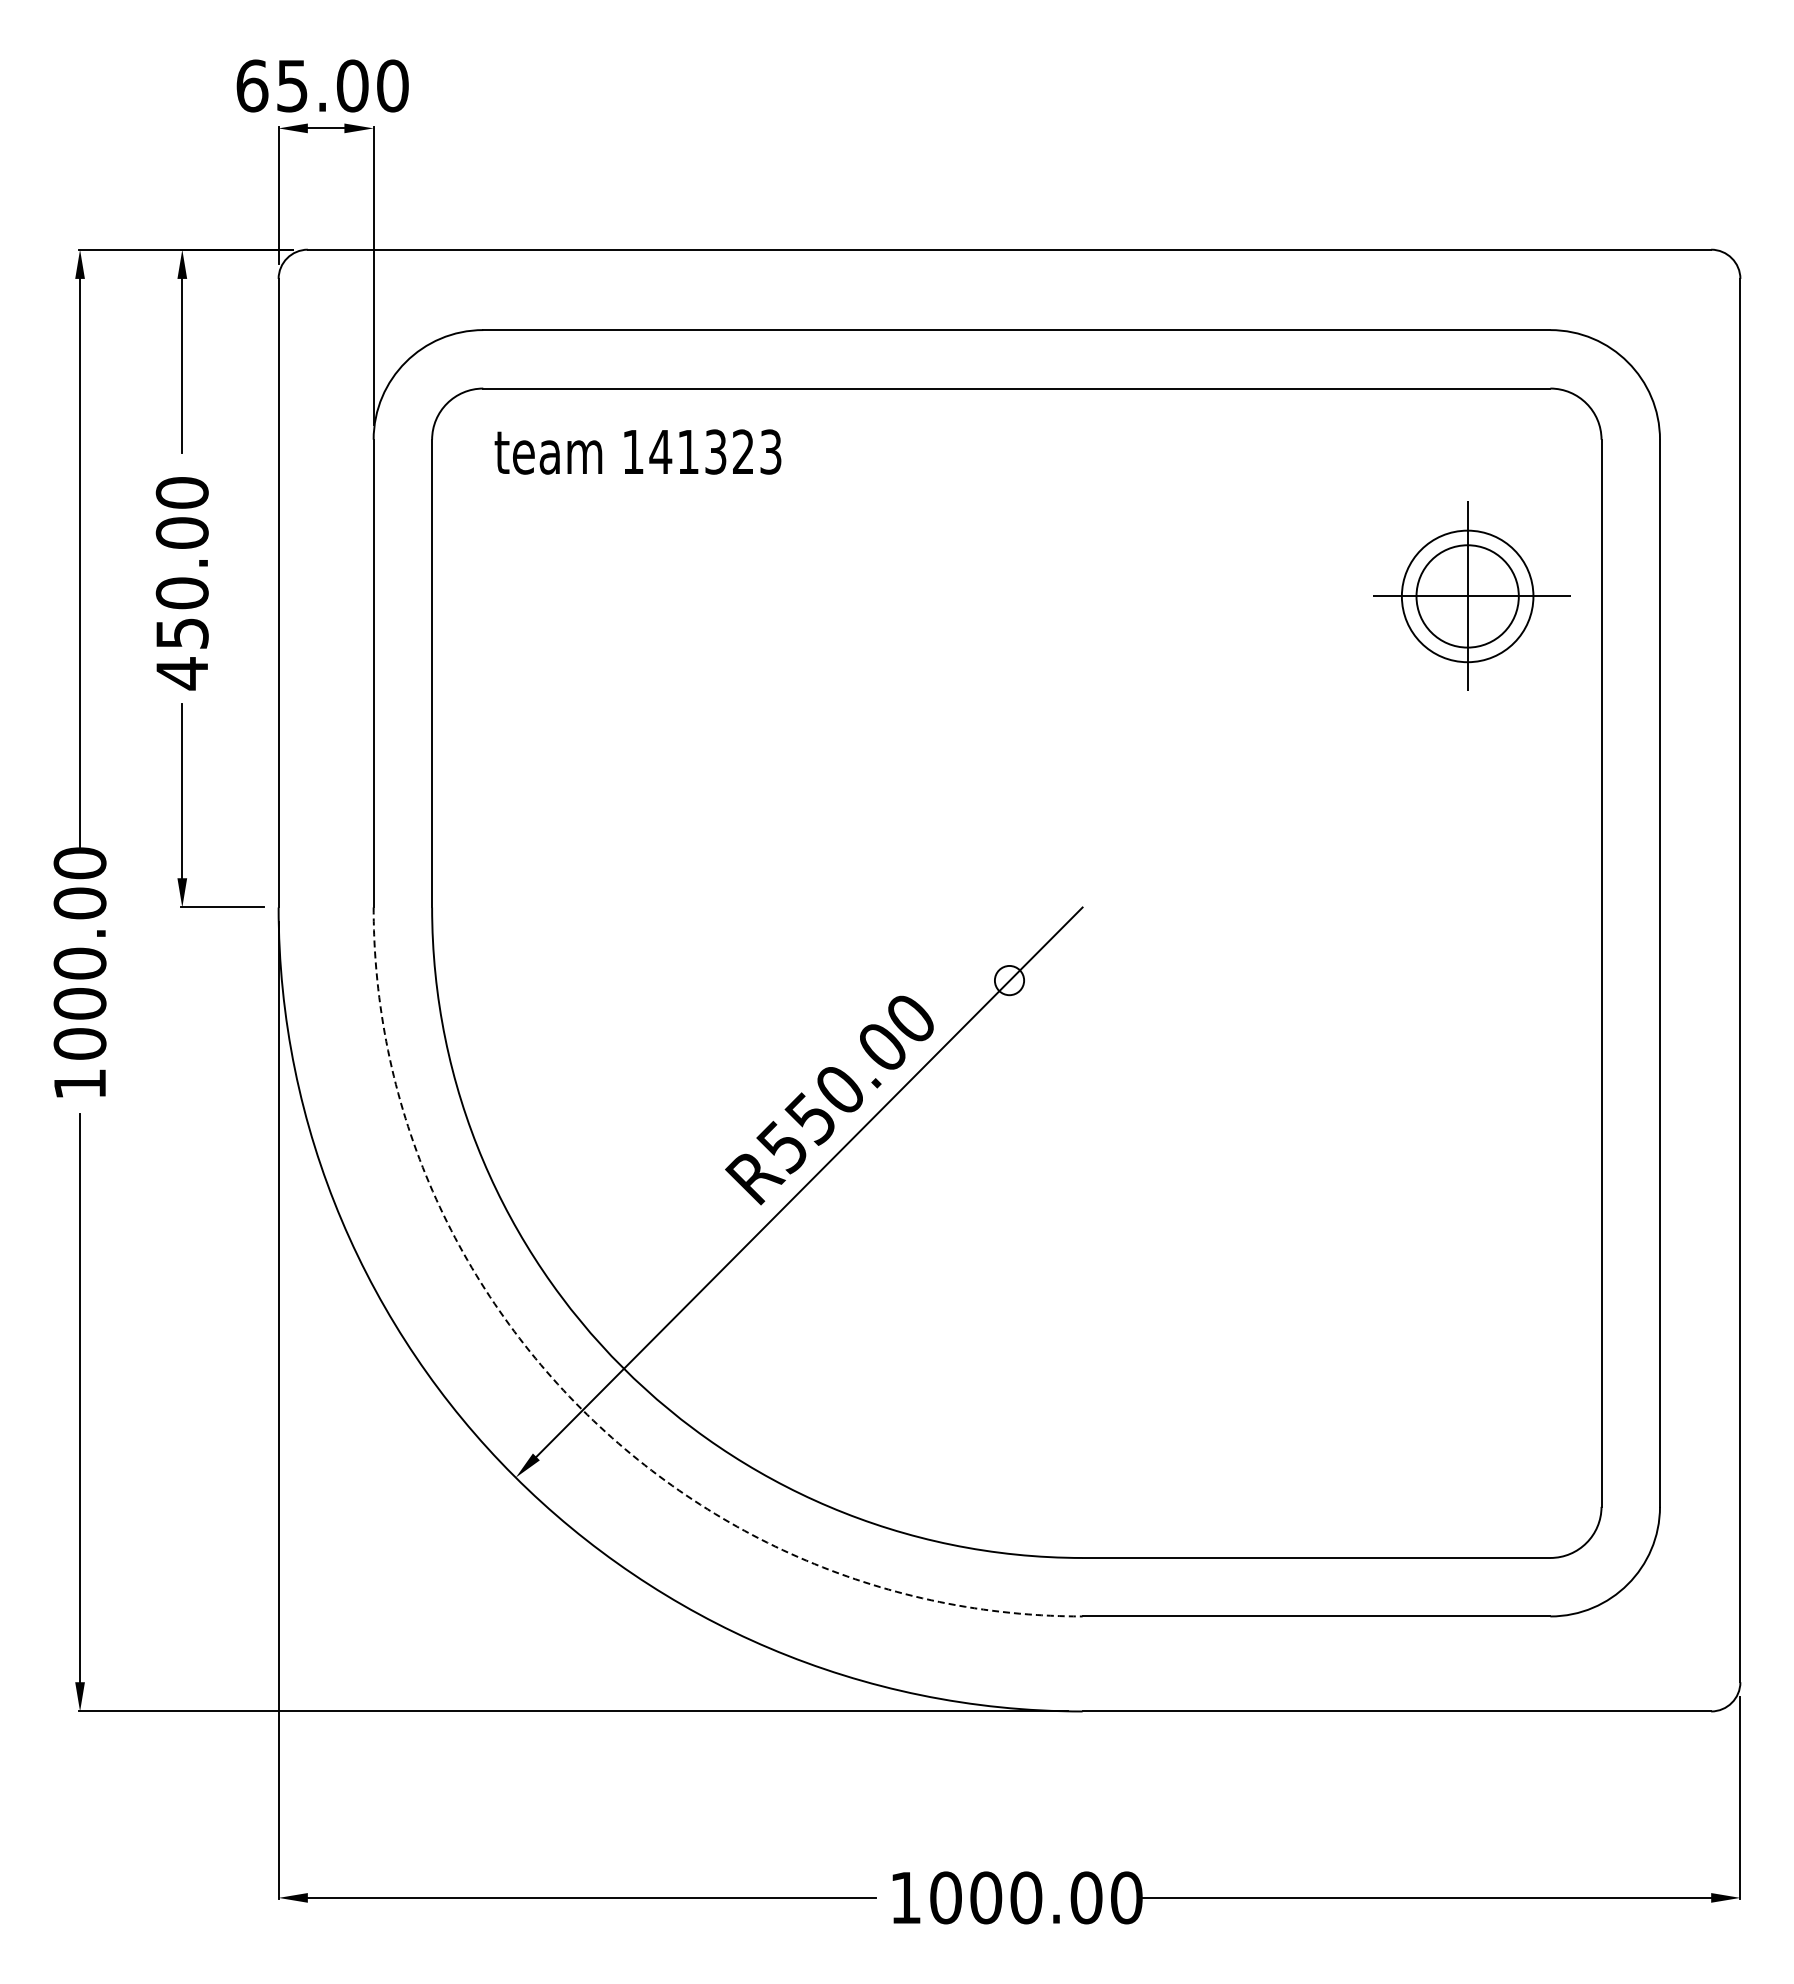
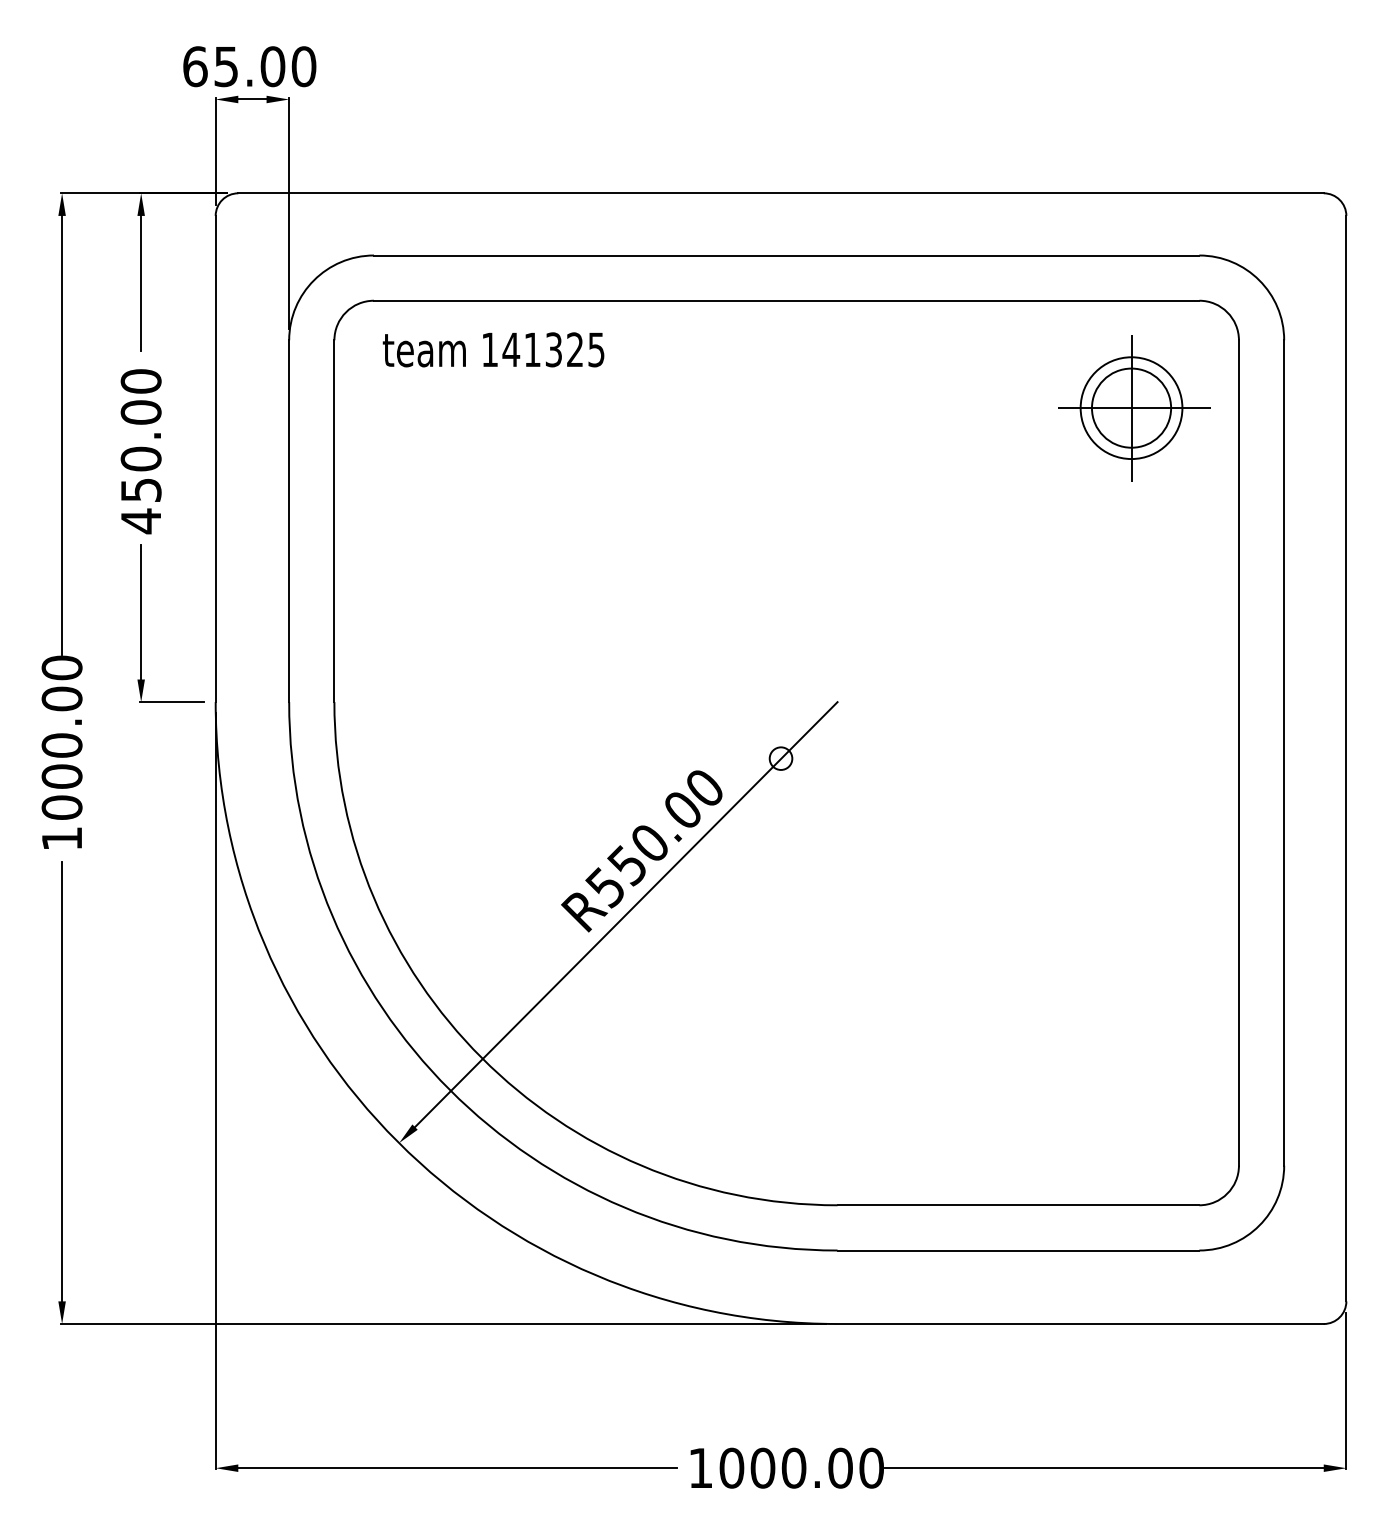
text: (771, 451) -> (596, 349), 141323 -> 141325
part: (1471, 595) -> (1134, 407), moved
arc: (581, 1408) -> (449, 1089), dashed -> solid

